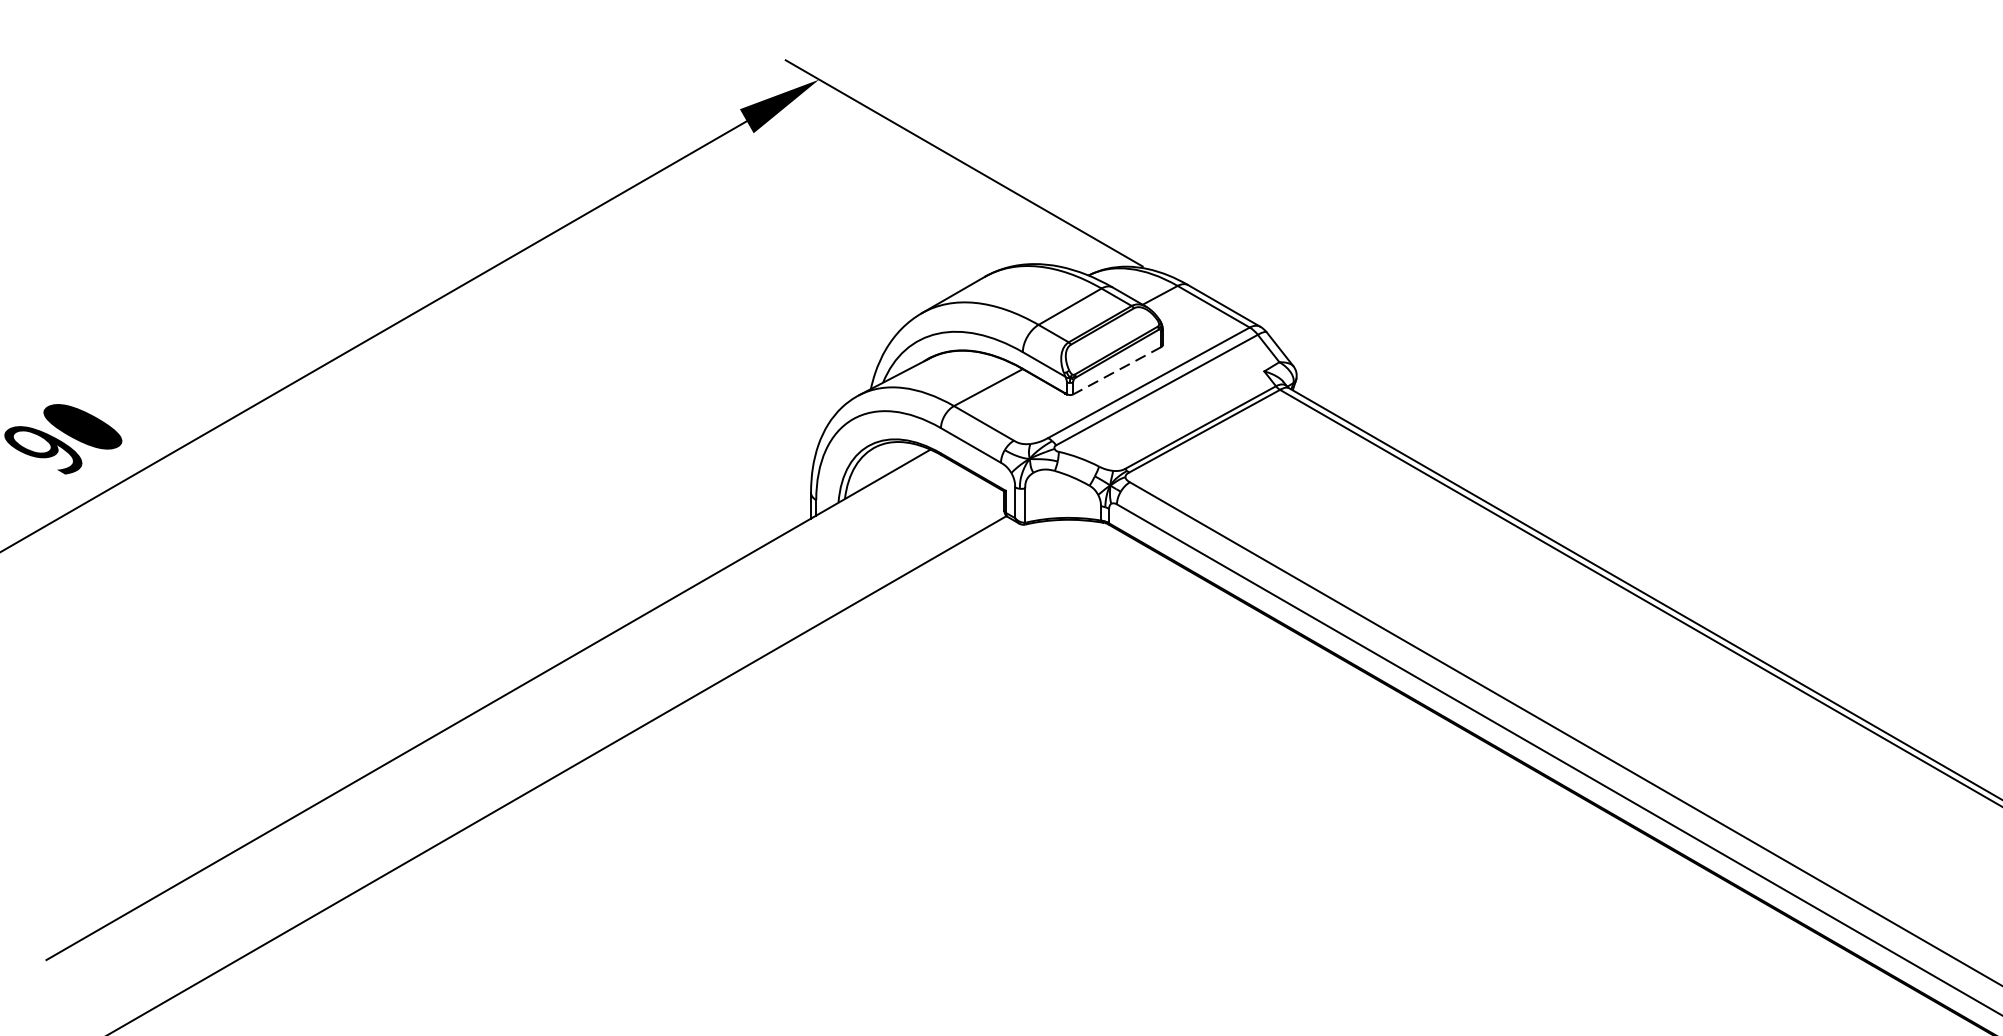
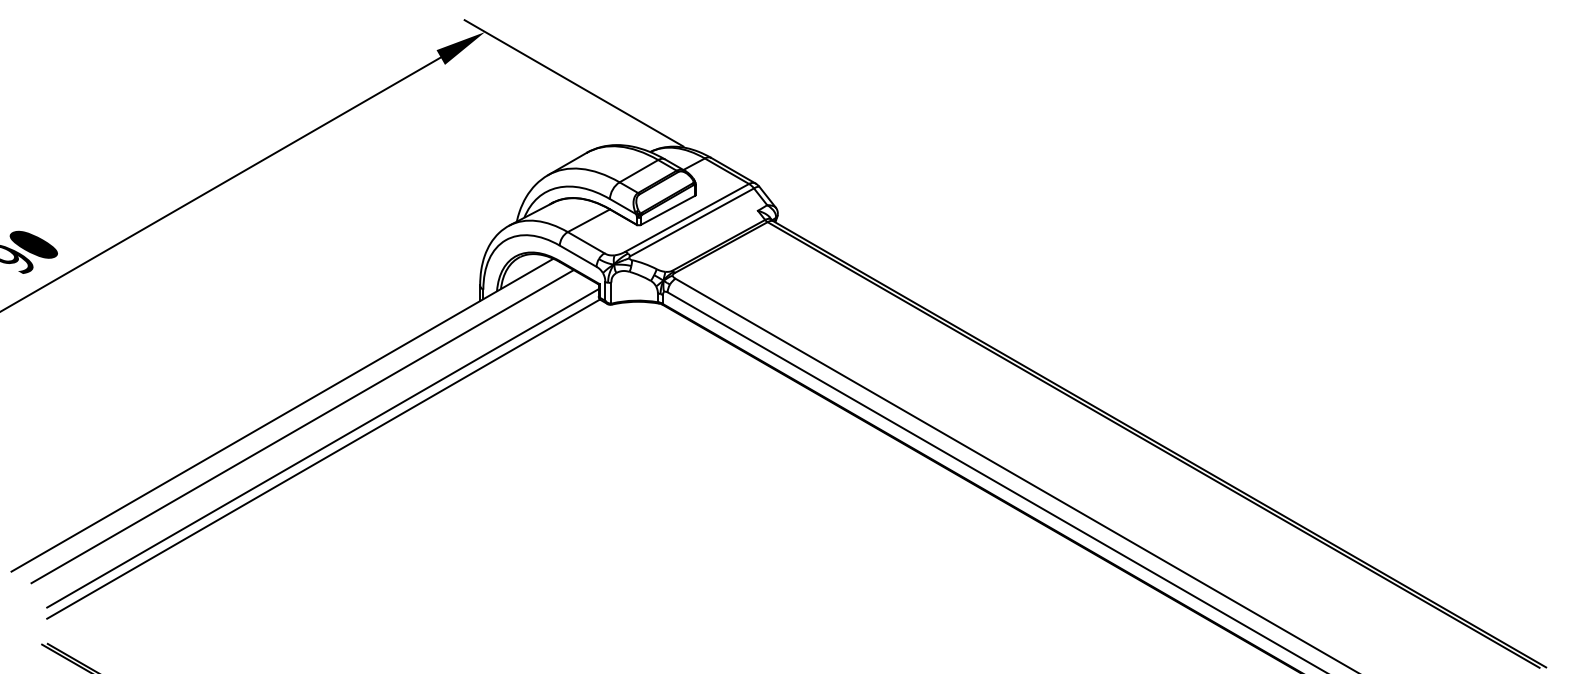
line: (1116, 370) -> (667, 210), dashed -> solid
line: (521, 723) -> (302, 426), added
line: (553, 759) -> (322, 448), added

